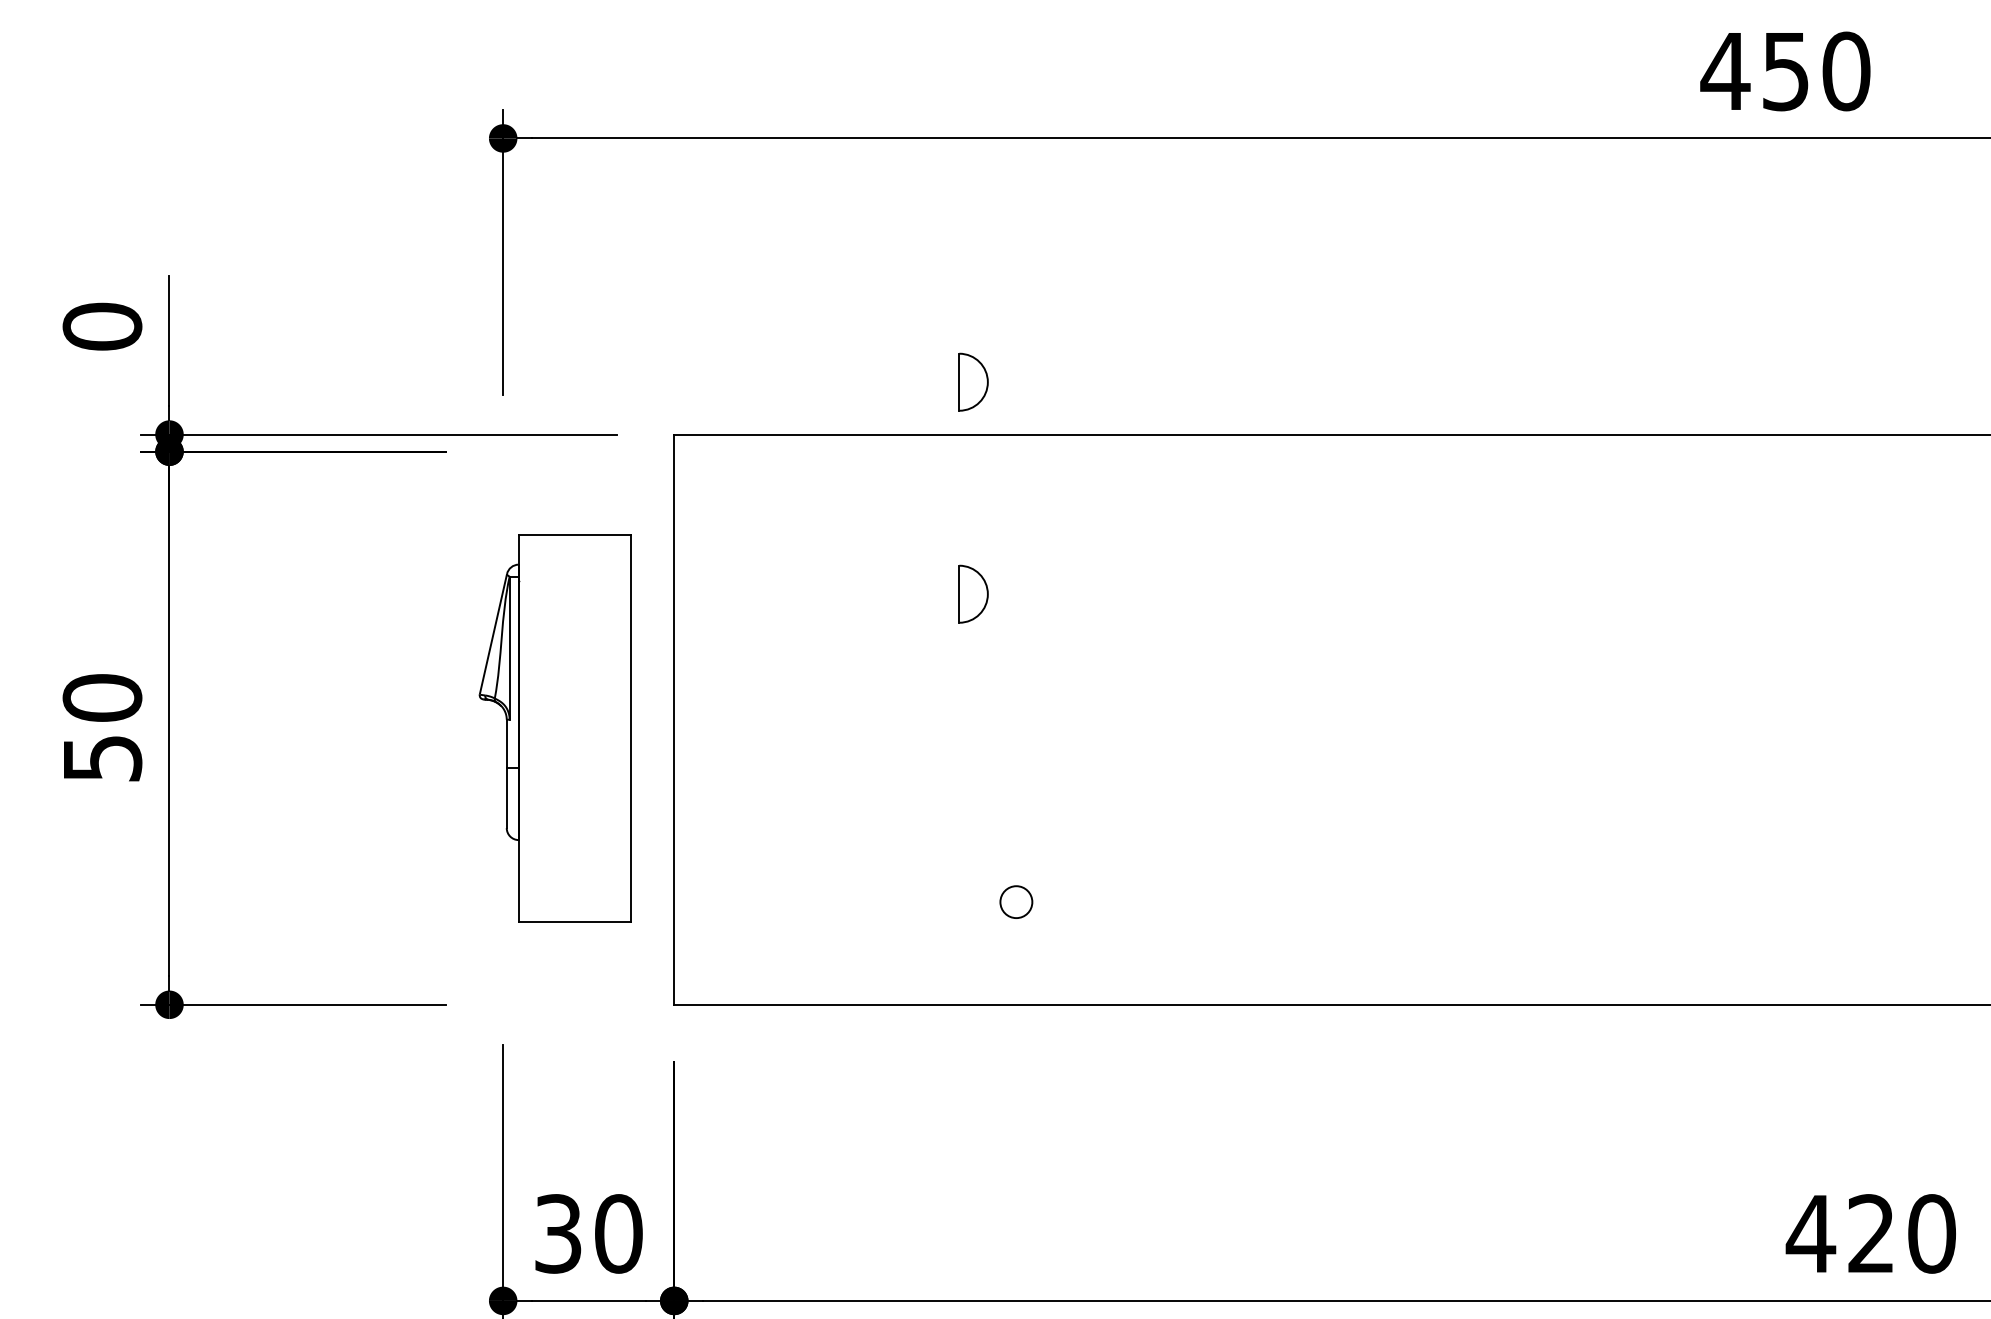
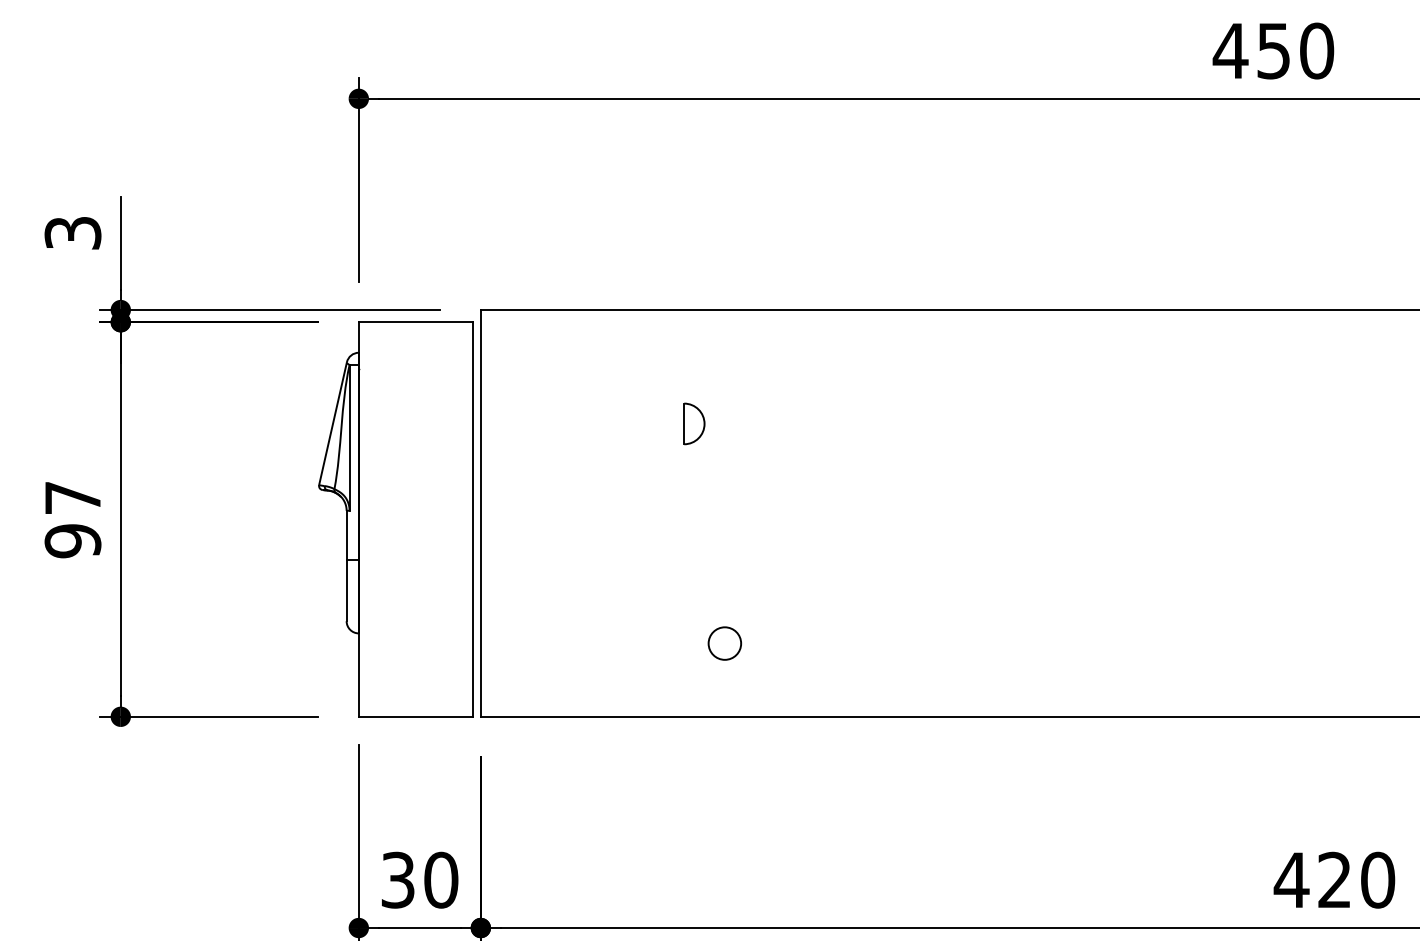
text: (102, 326) -> (73, 232), 0 -> 3
part: (973, 381) -> (694, 272), removed
text: (102, 728) -> (73, 519), 50 -> 97
part: (554, 728) -> (395, 519), size x1.43
circle: (1016, 901) -> (724, 643), size x1.43

